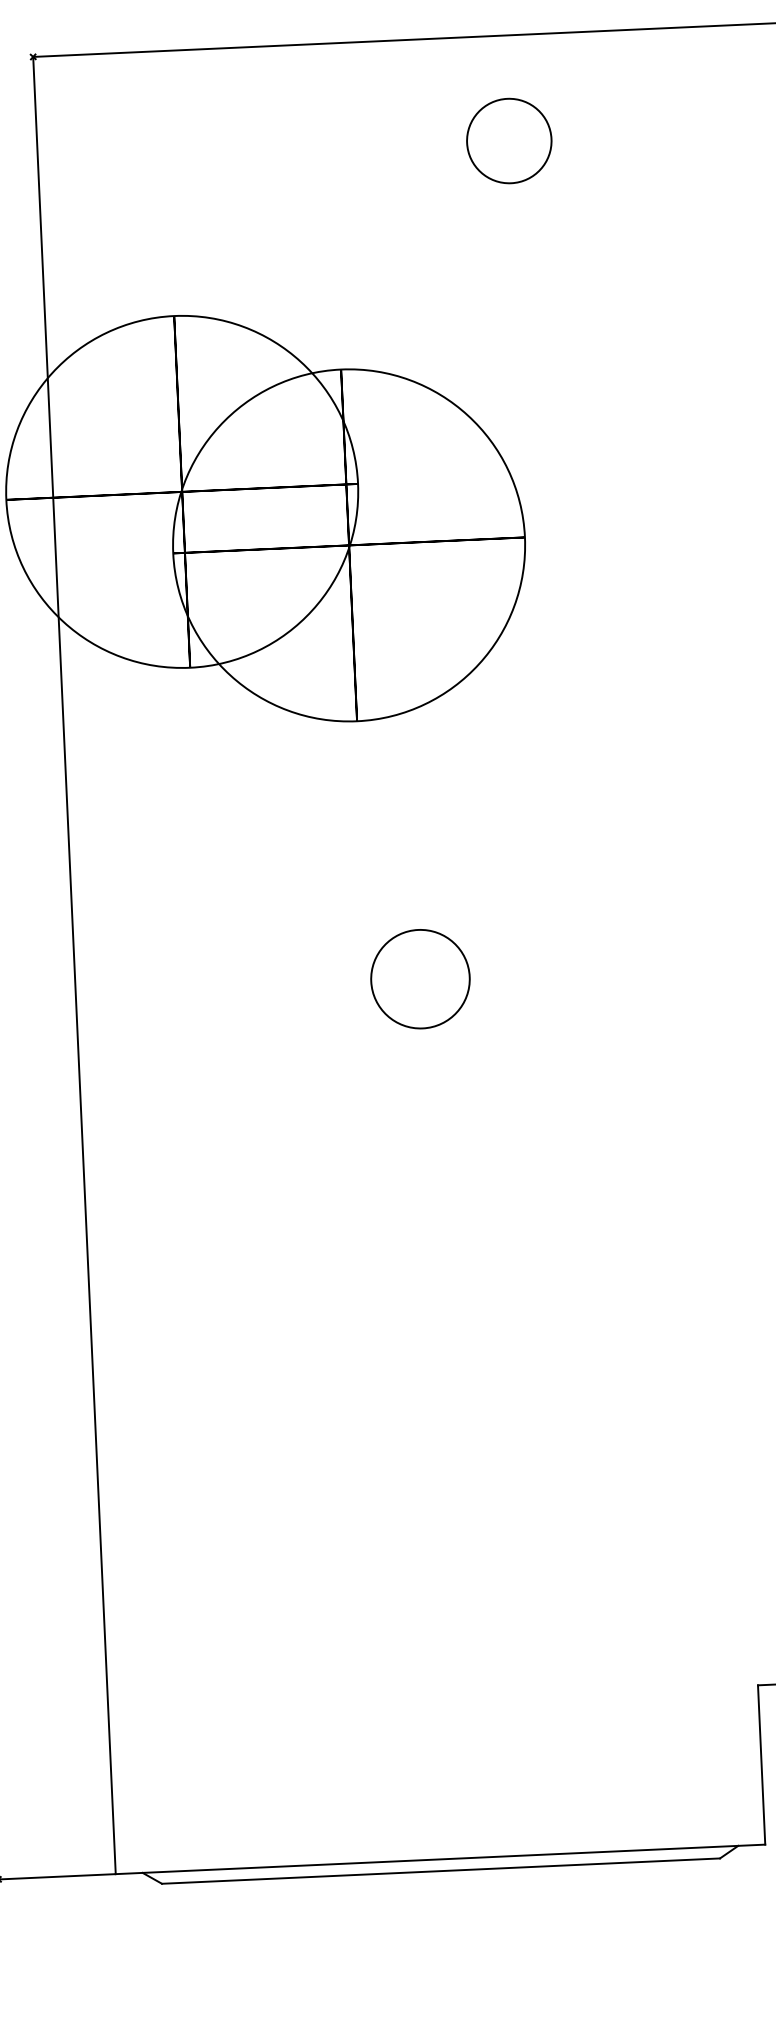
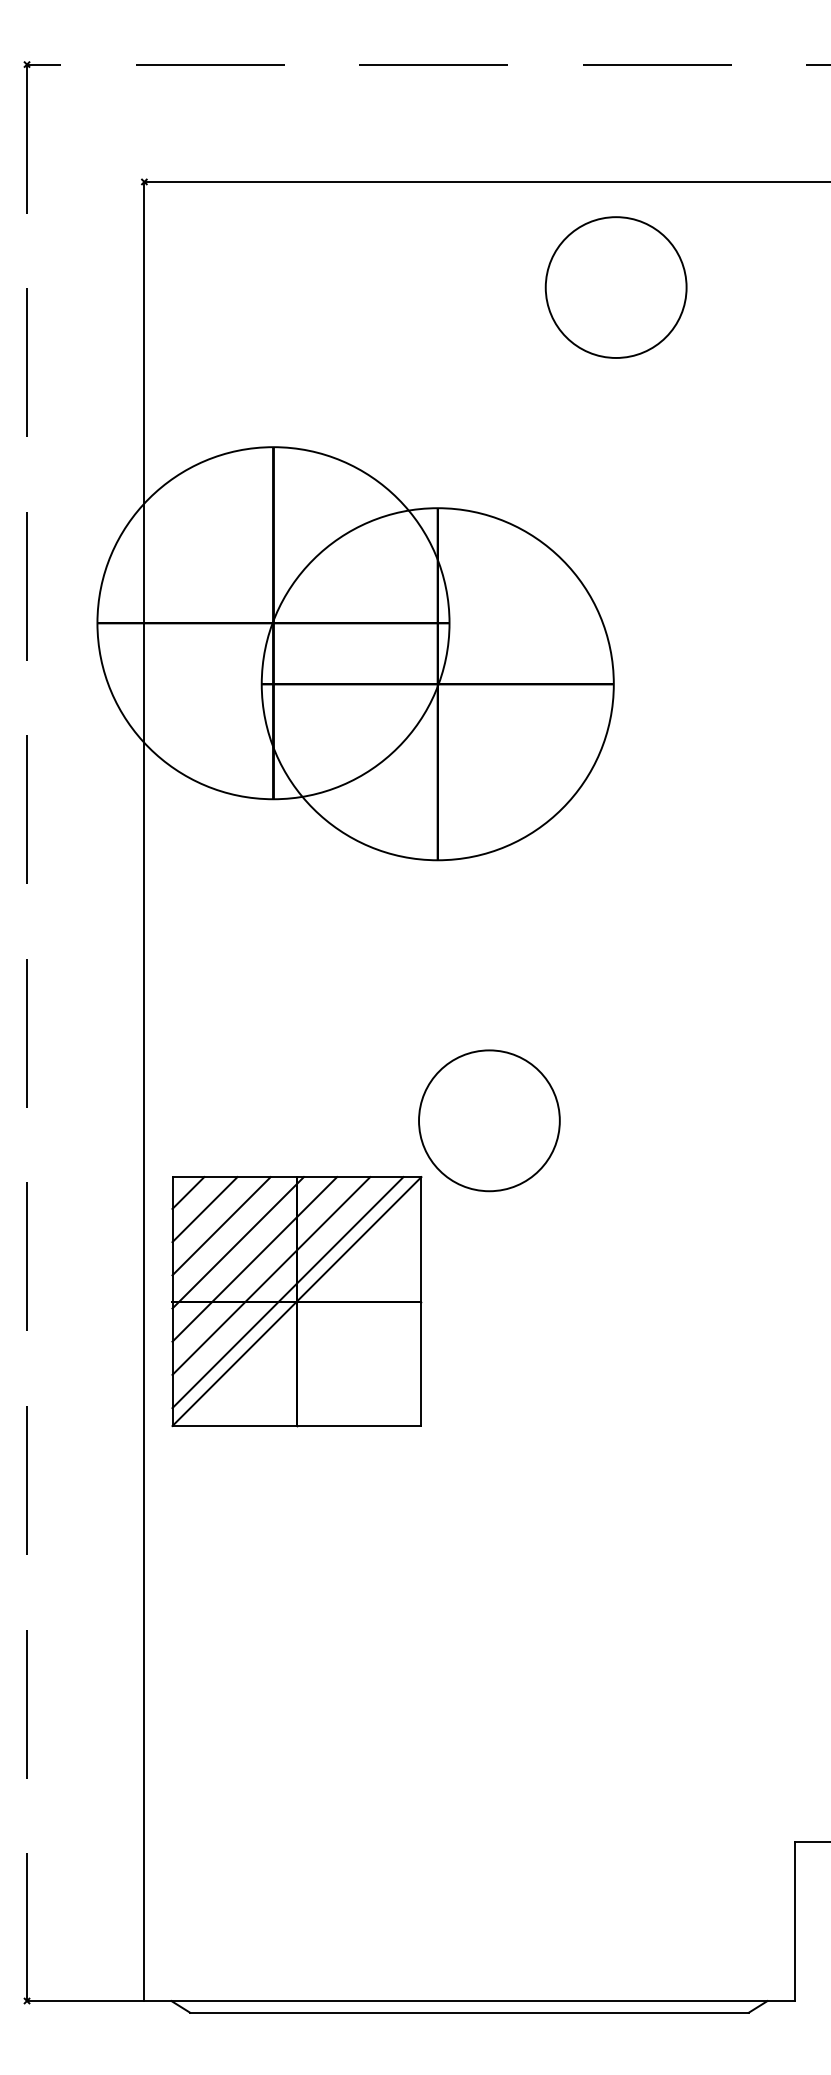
circle: (508, 141) -> (615, 287), size x1.67
circle: (420, 978) -> (489, 1120), size x1.43
part: (235, 1168) -> (296, 1301), added

